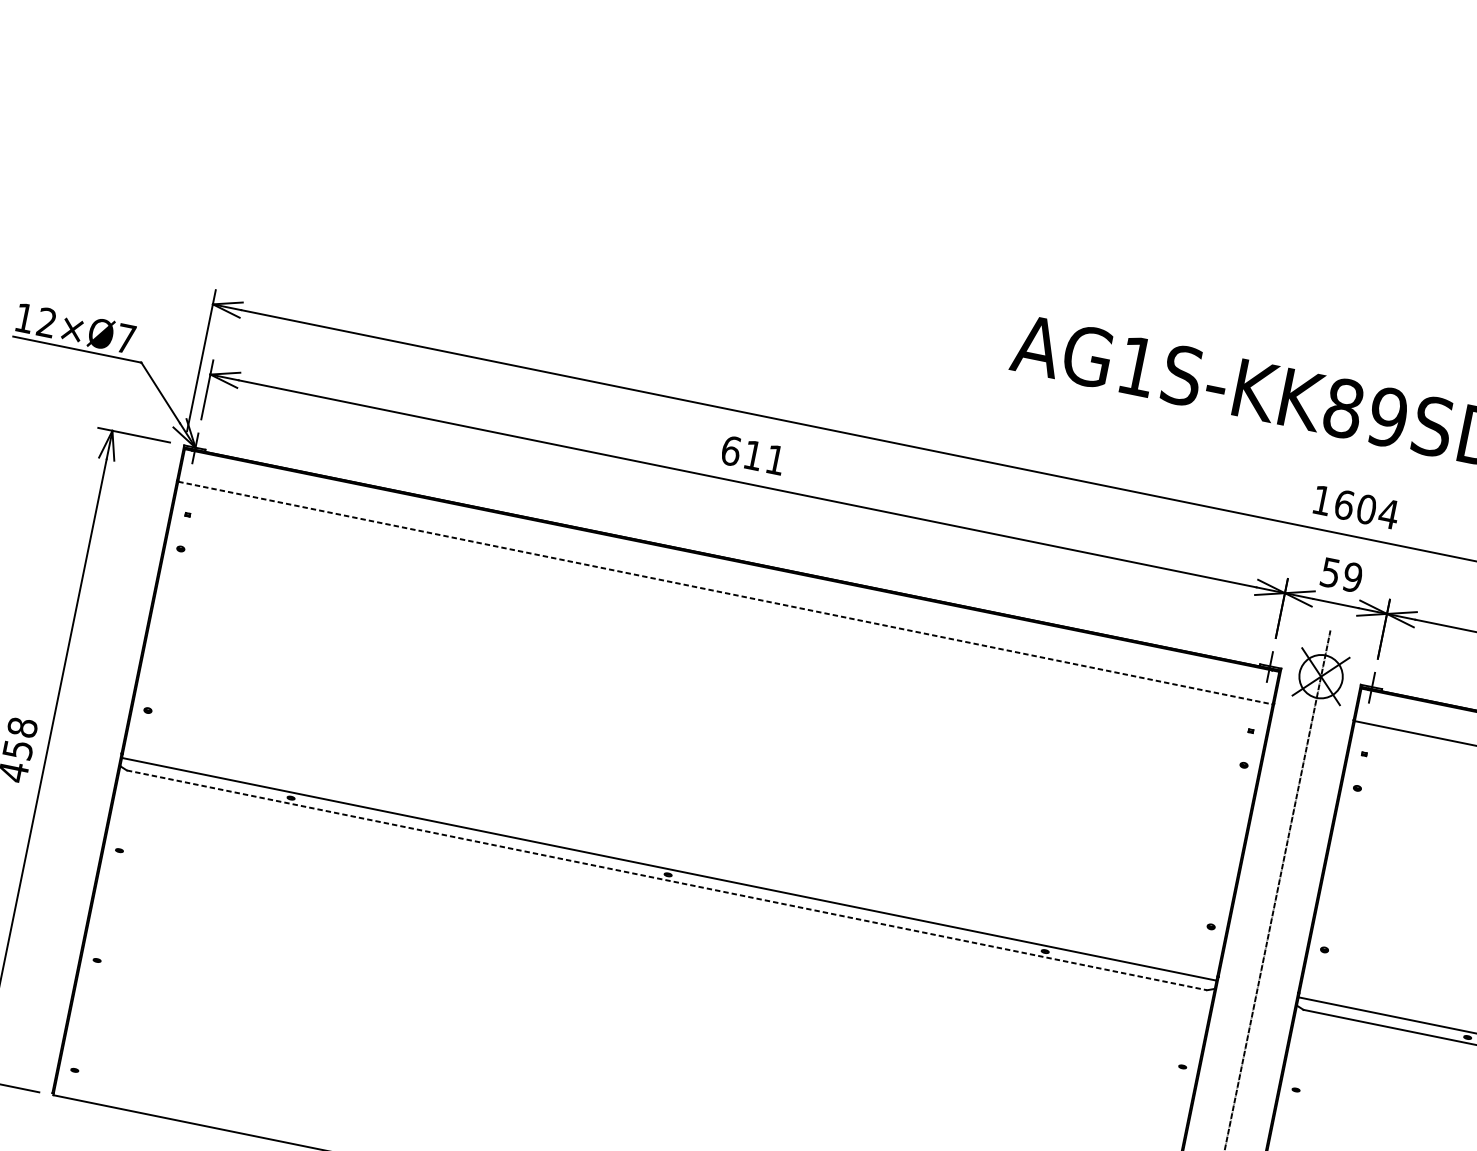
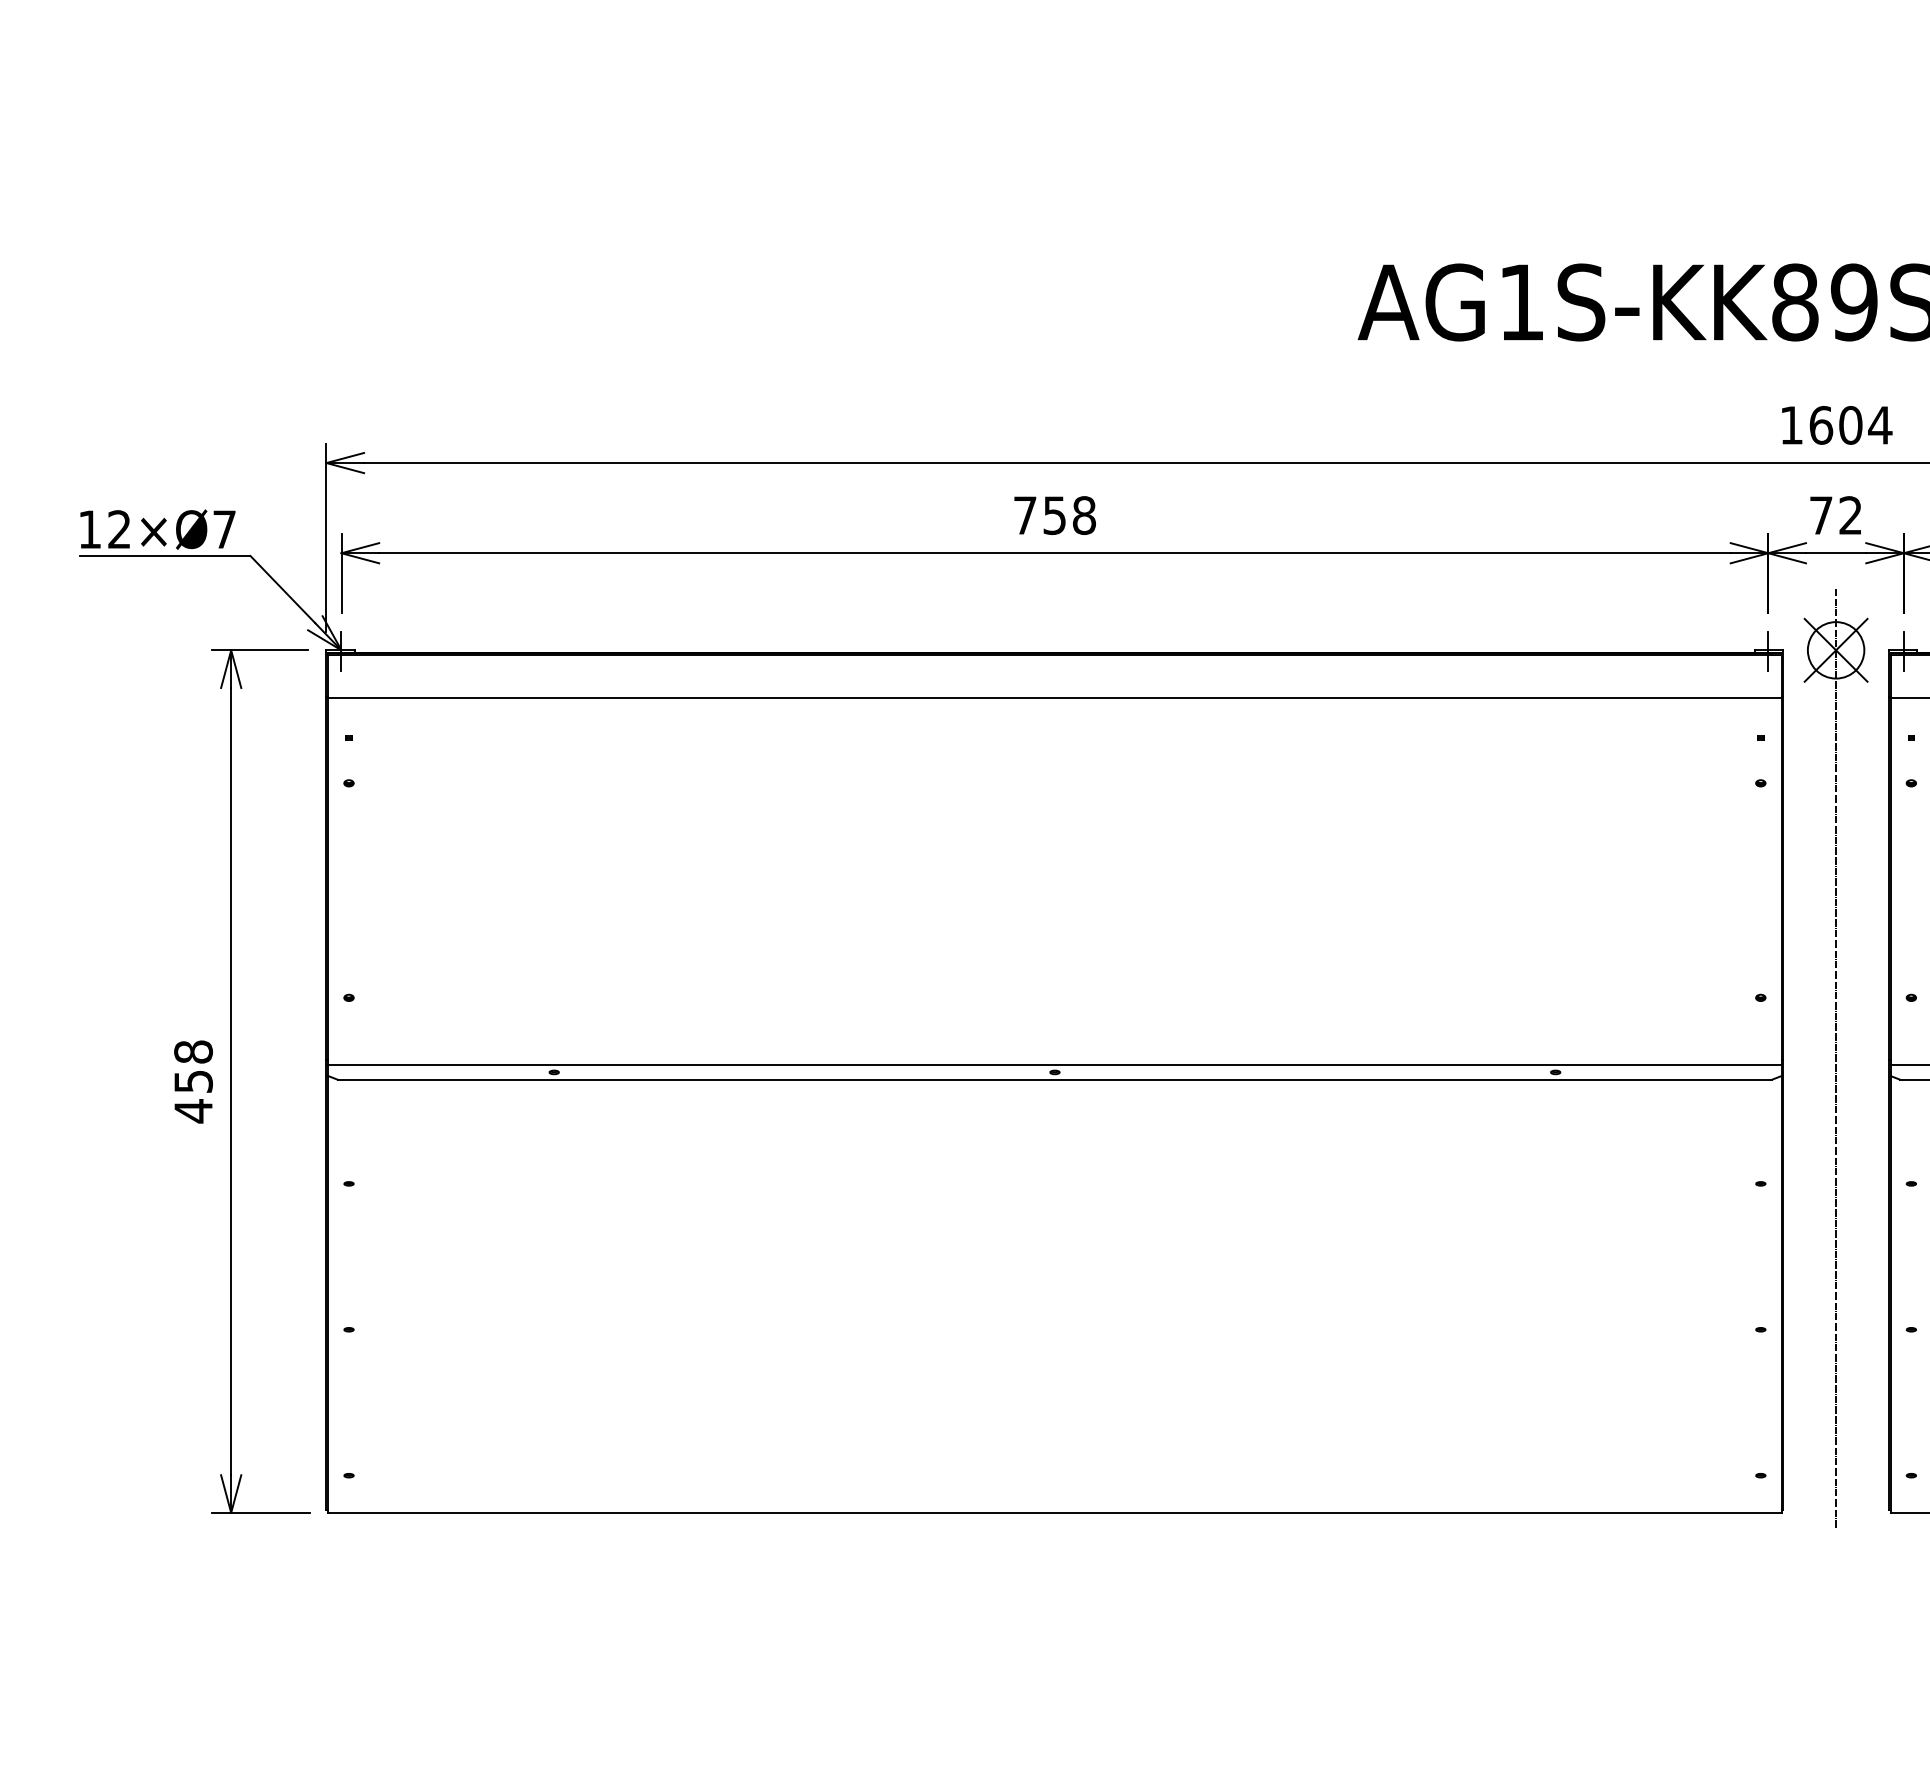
text: (753, 455) -> (1054, 515), 611 -> 758
text: (1342, 575) -> (1836, 515), 59 -> 72
line: (725, 593) -> (1054, 698), dashed -> solid
line: (667, 880) -> (1055, 1079), dashed -> solid

